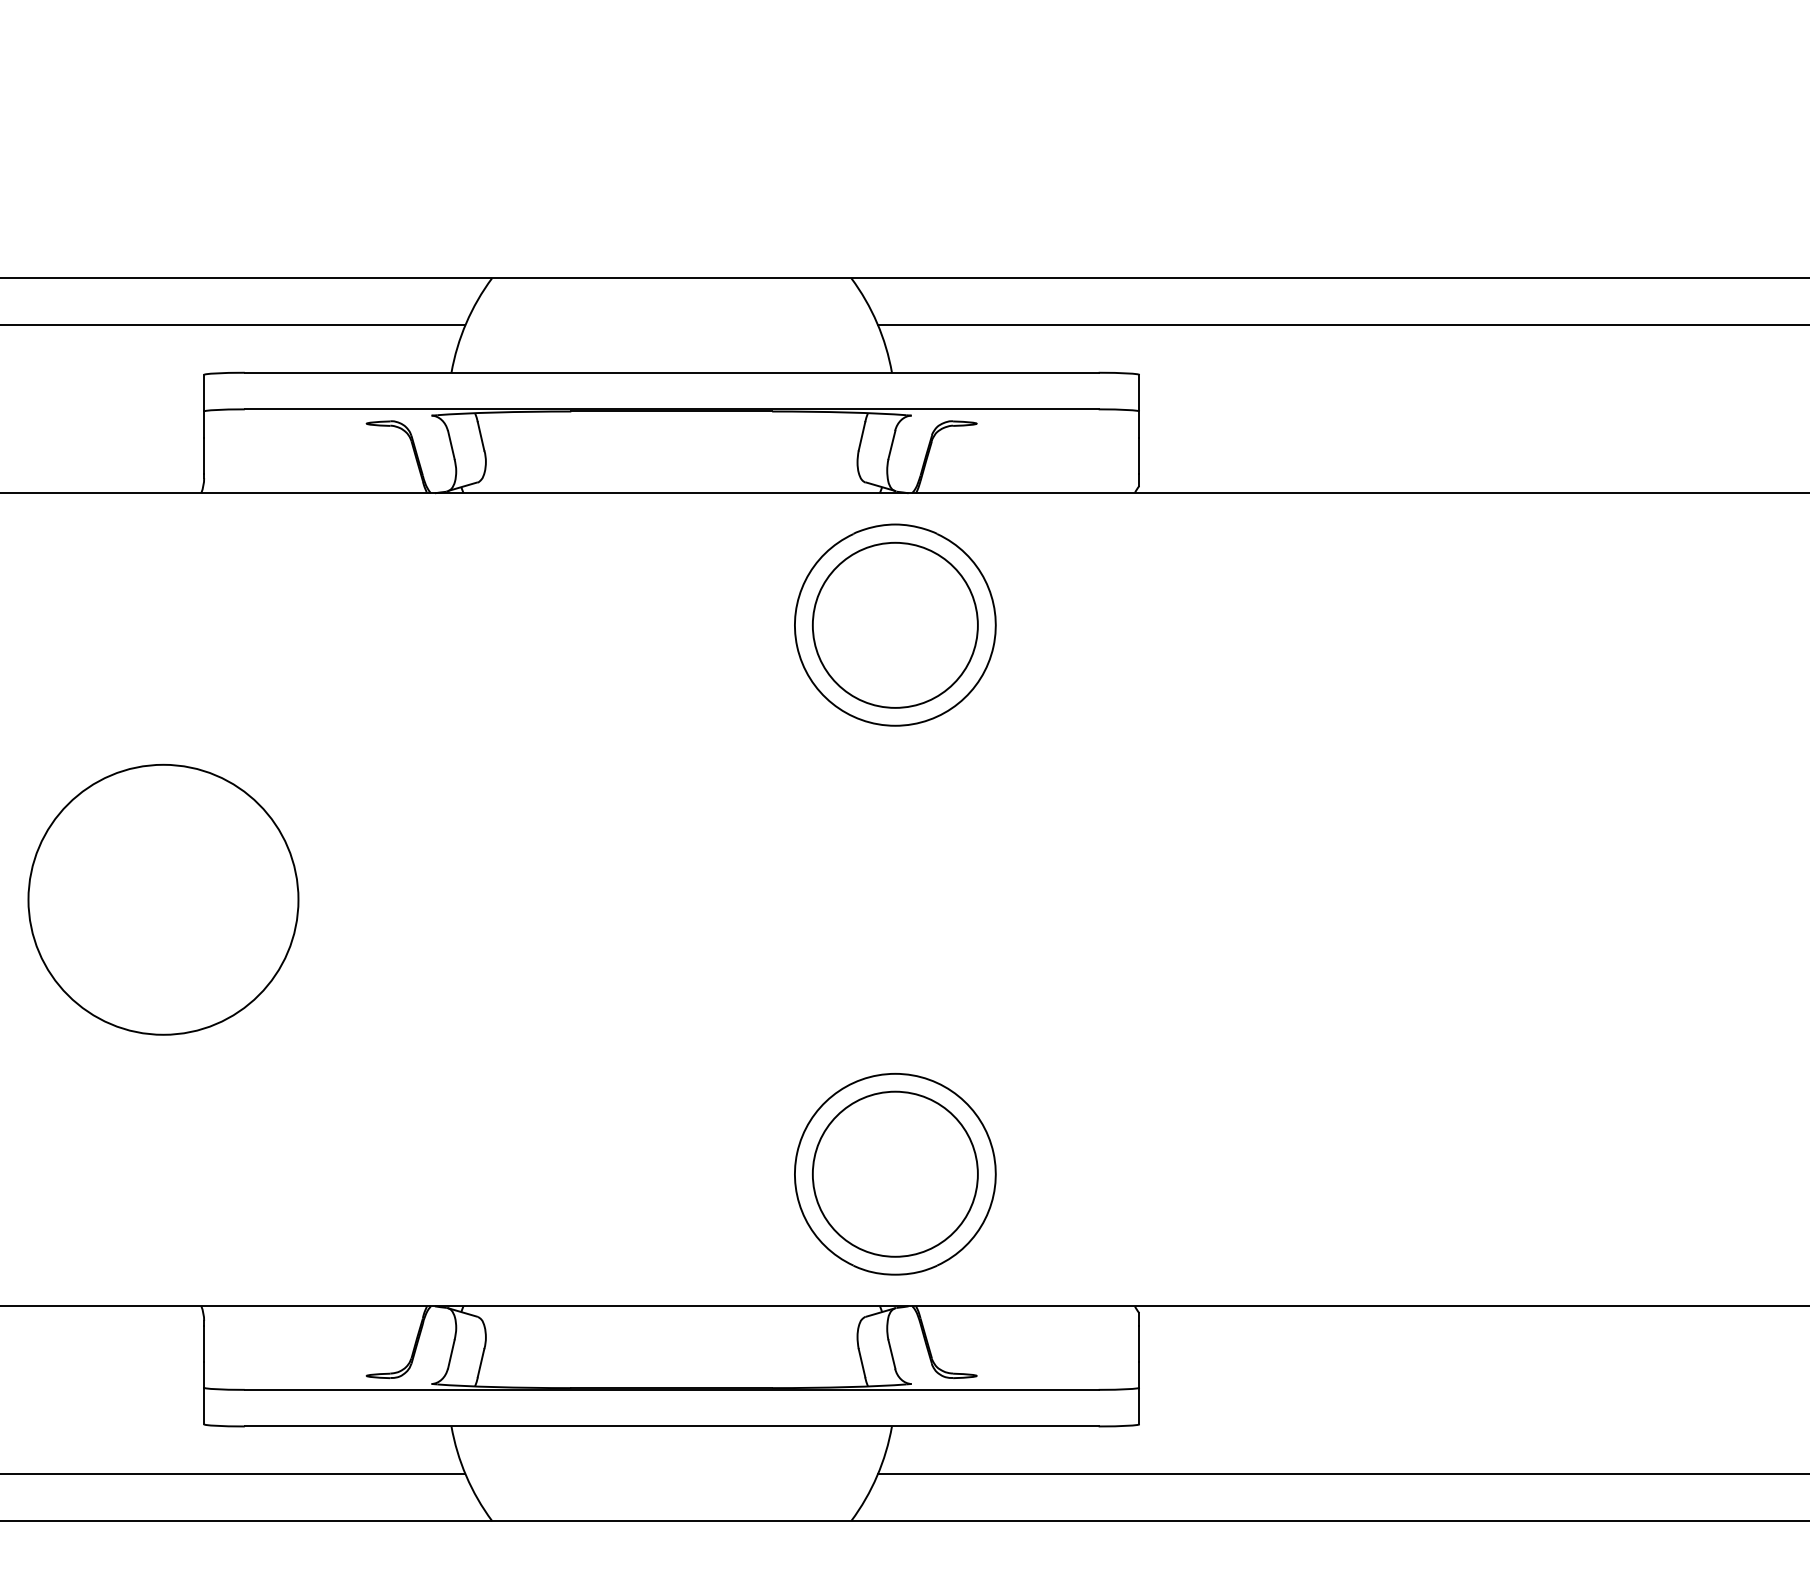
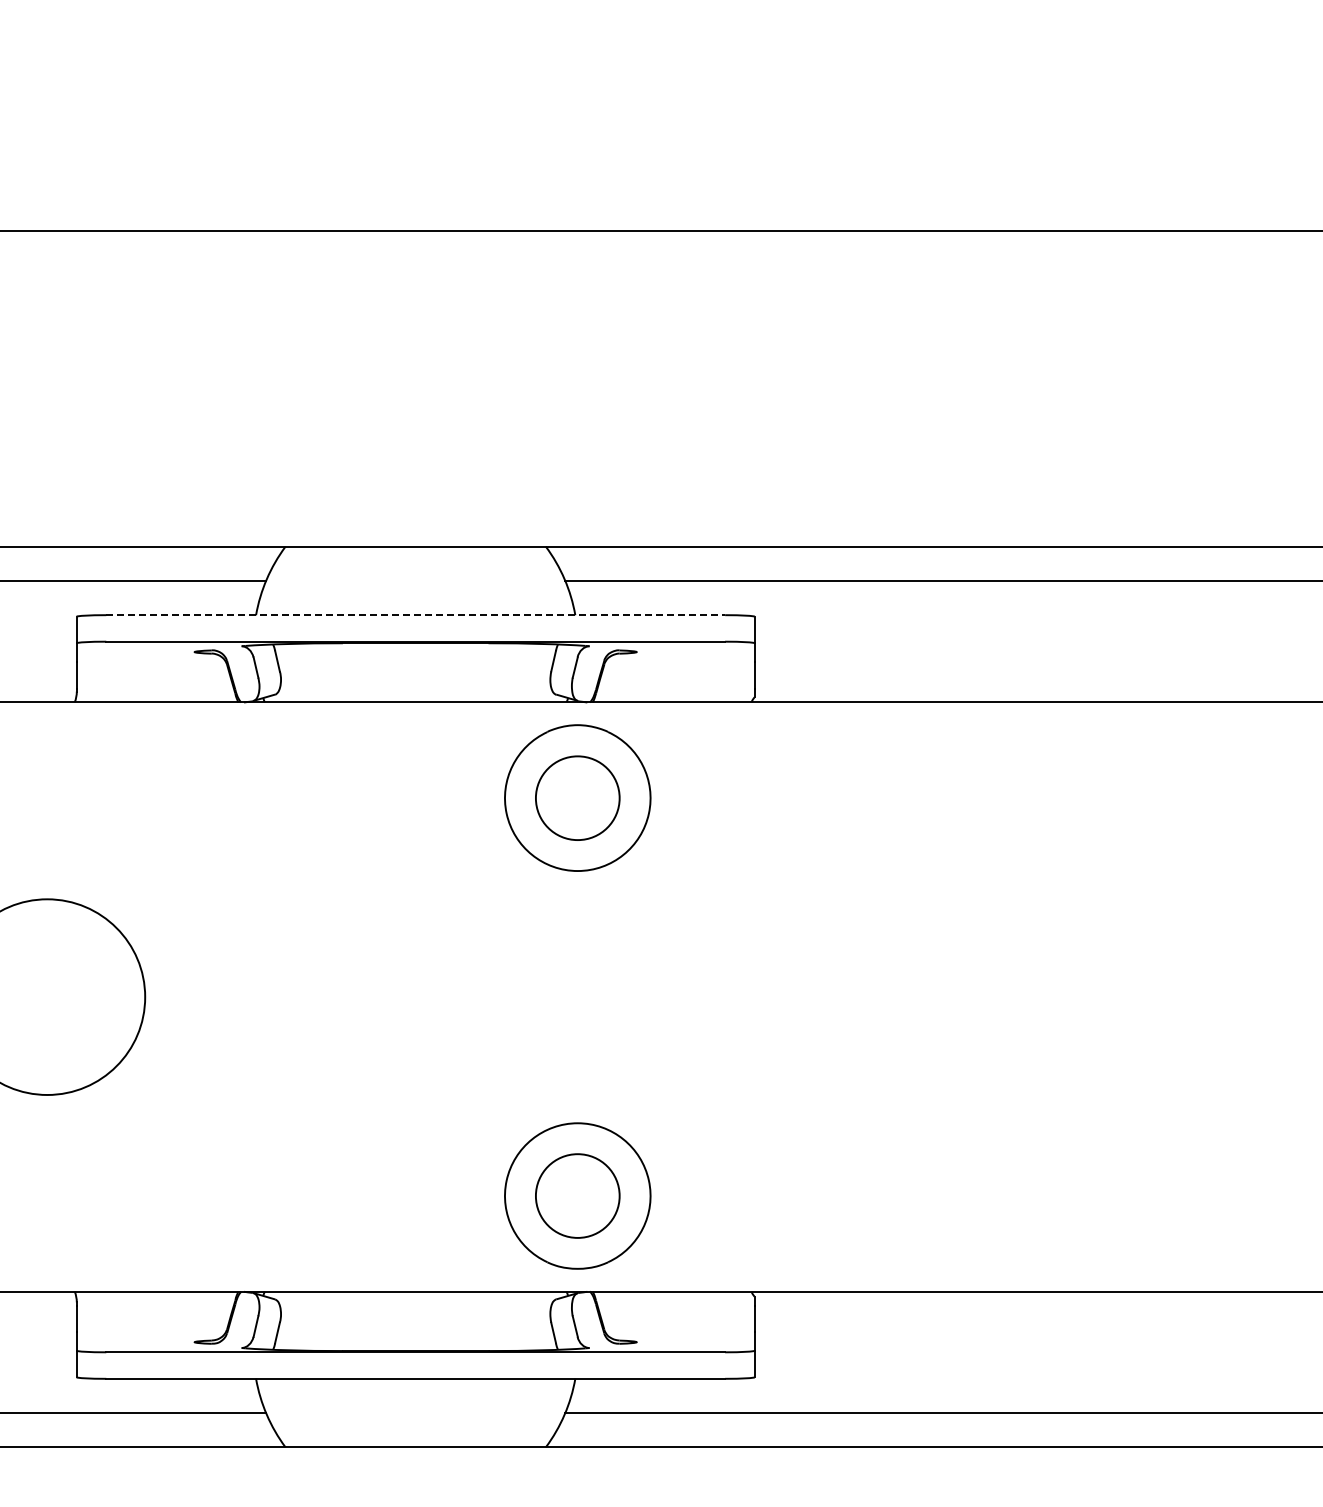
line: (672, 373) -> (416, 615), solid -> dashed
circle: (894, 625) -> (577, 798), size x0.7
circle: (894, 1173) -> (577, 1195), size x0.7

